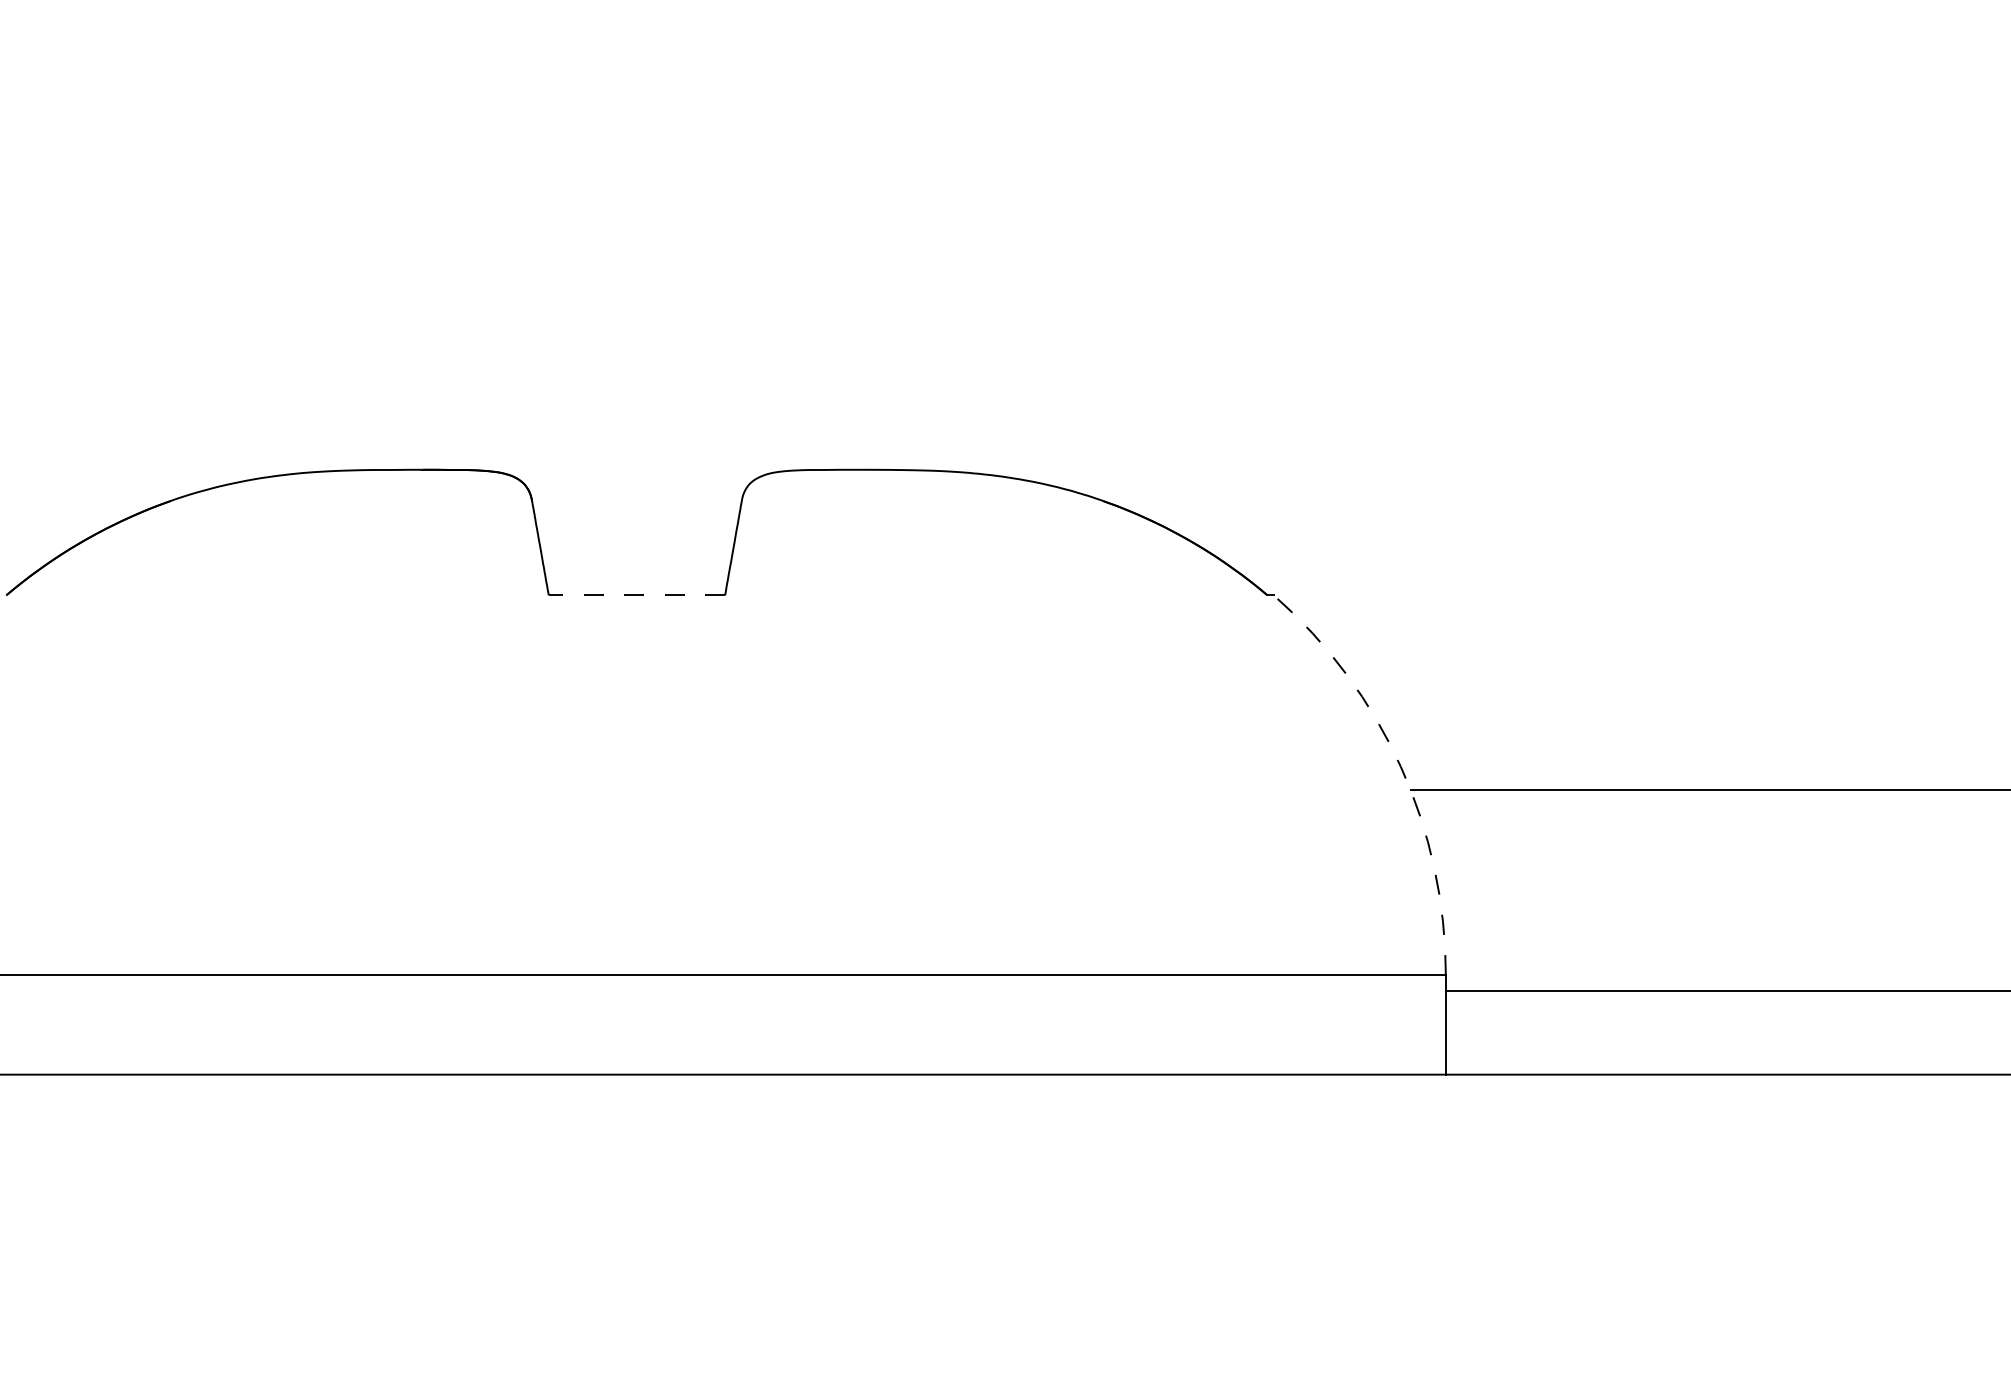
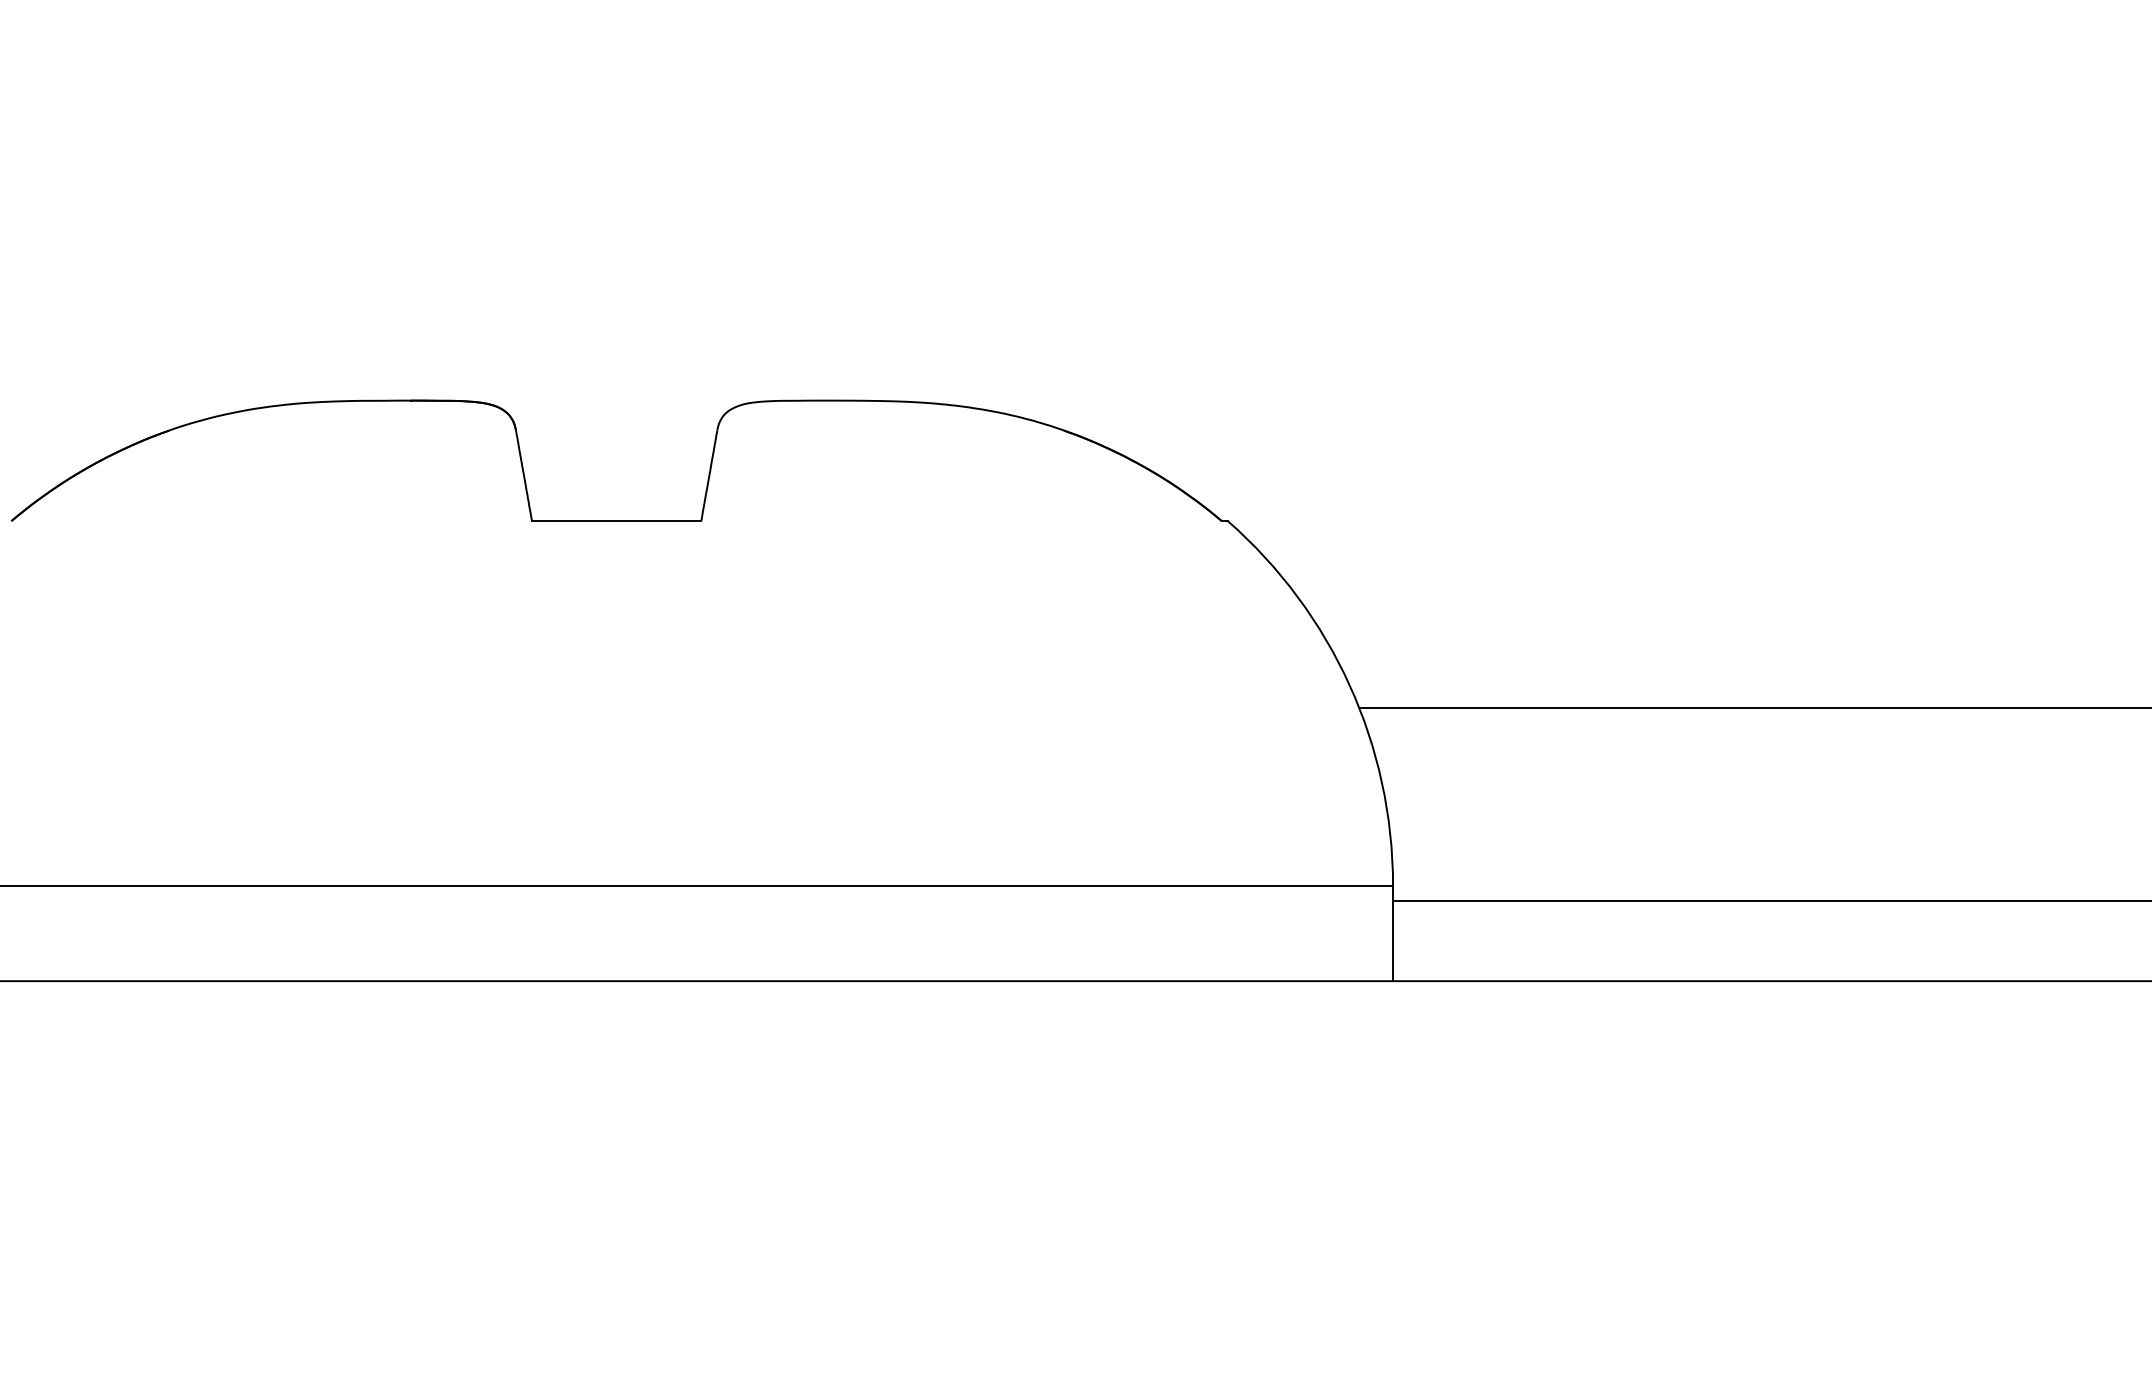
line: (636, 595) -> (616, 521), dashed -> solid
arc: (1400, 766) -> (1349, 685), dashed -> solid

